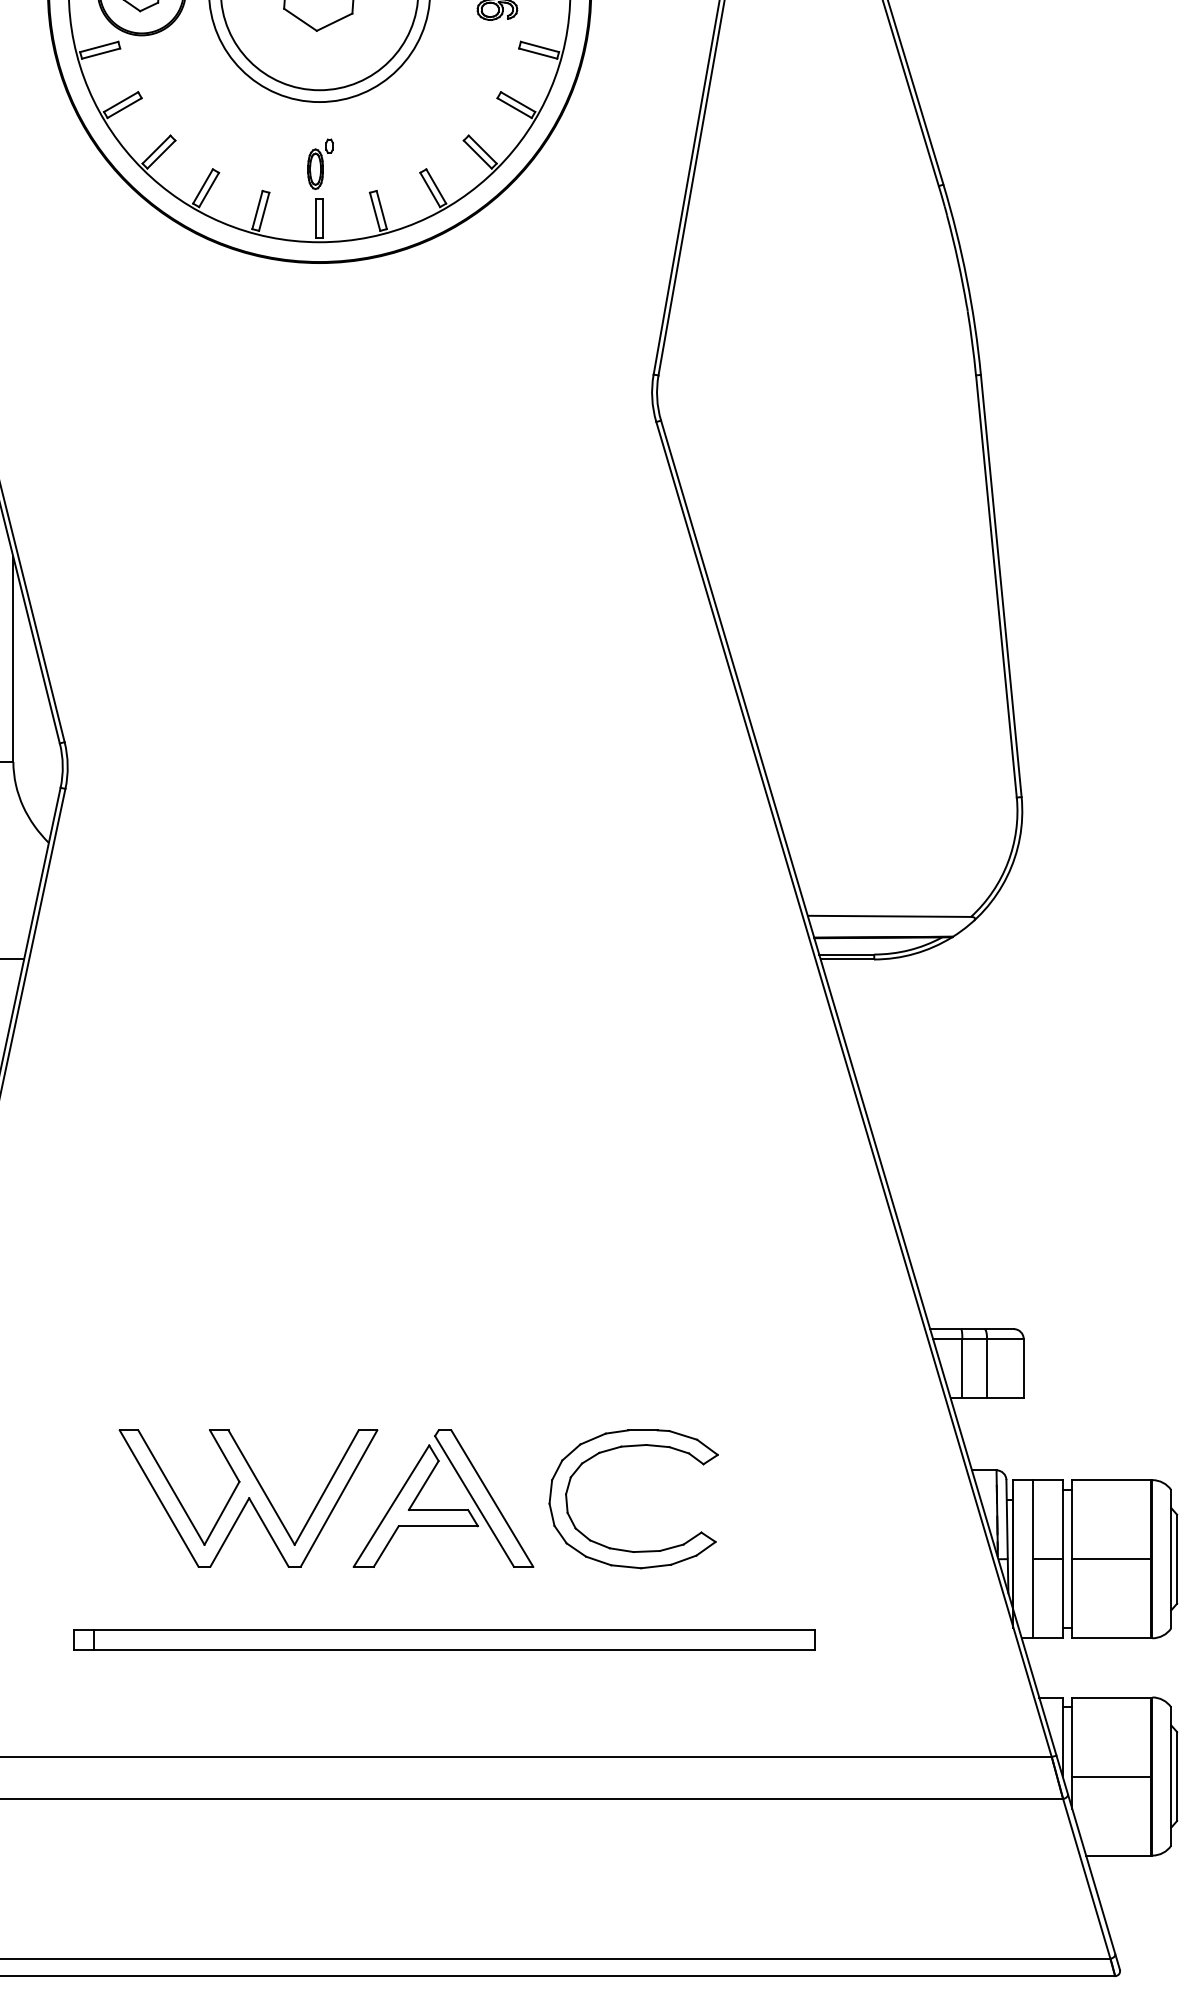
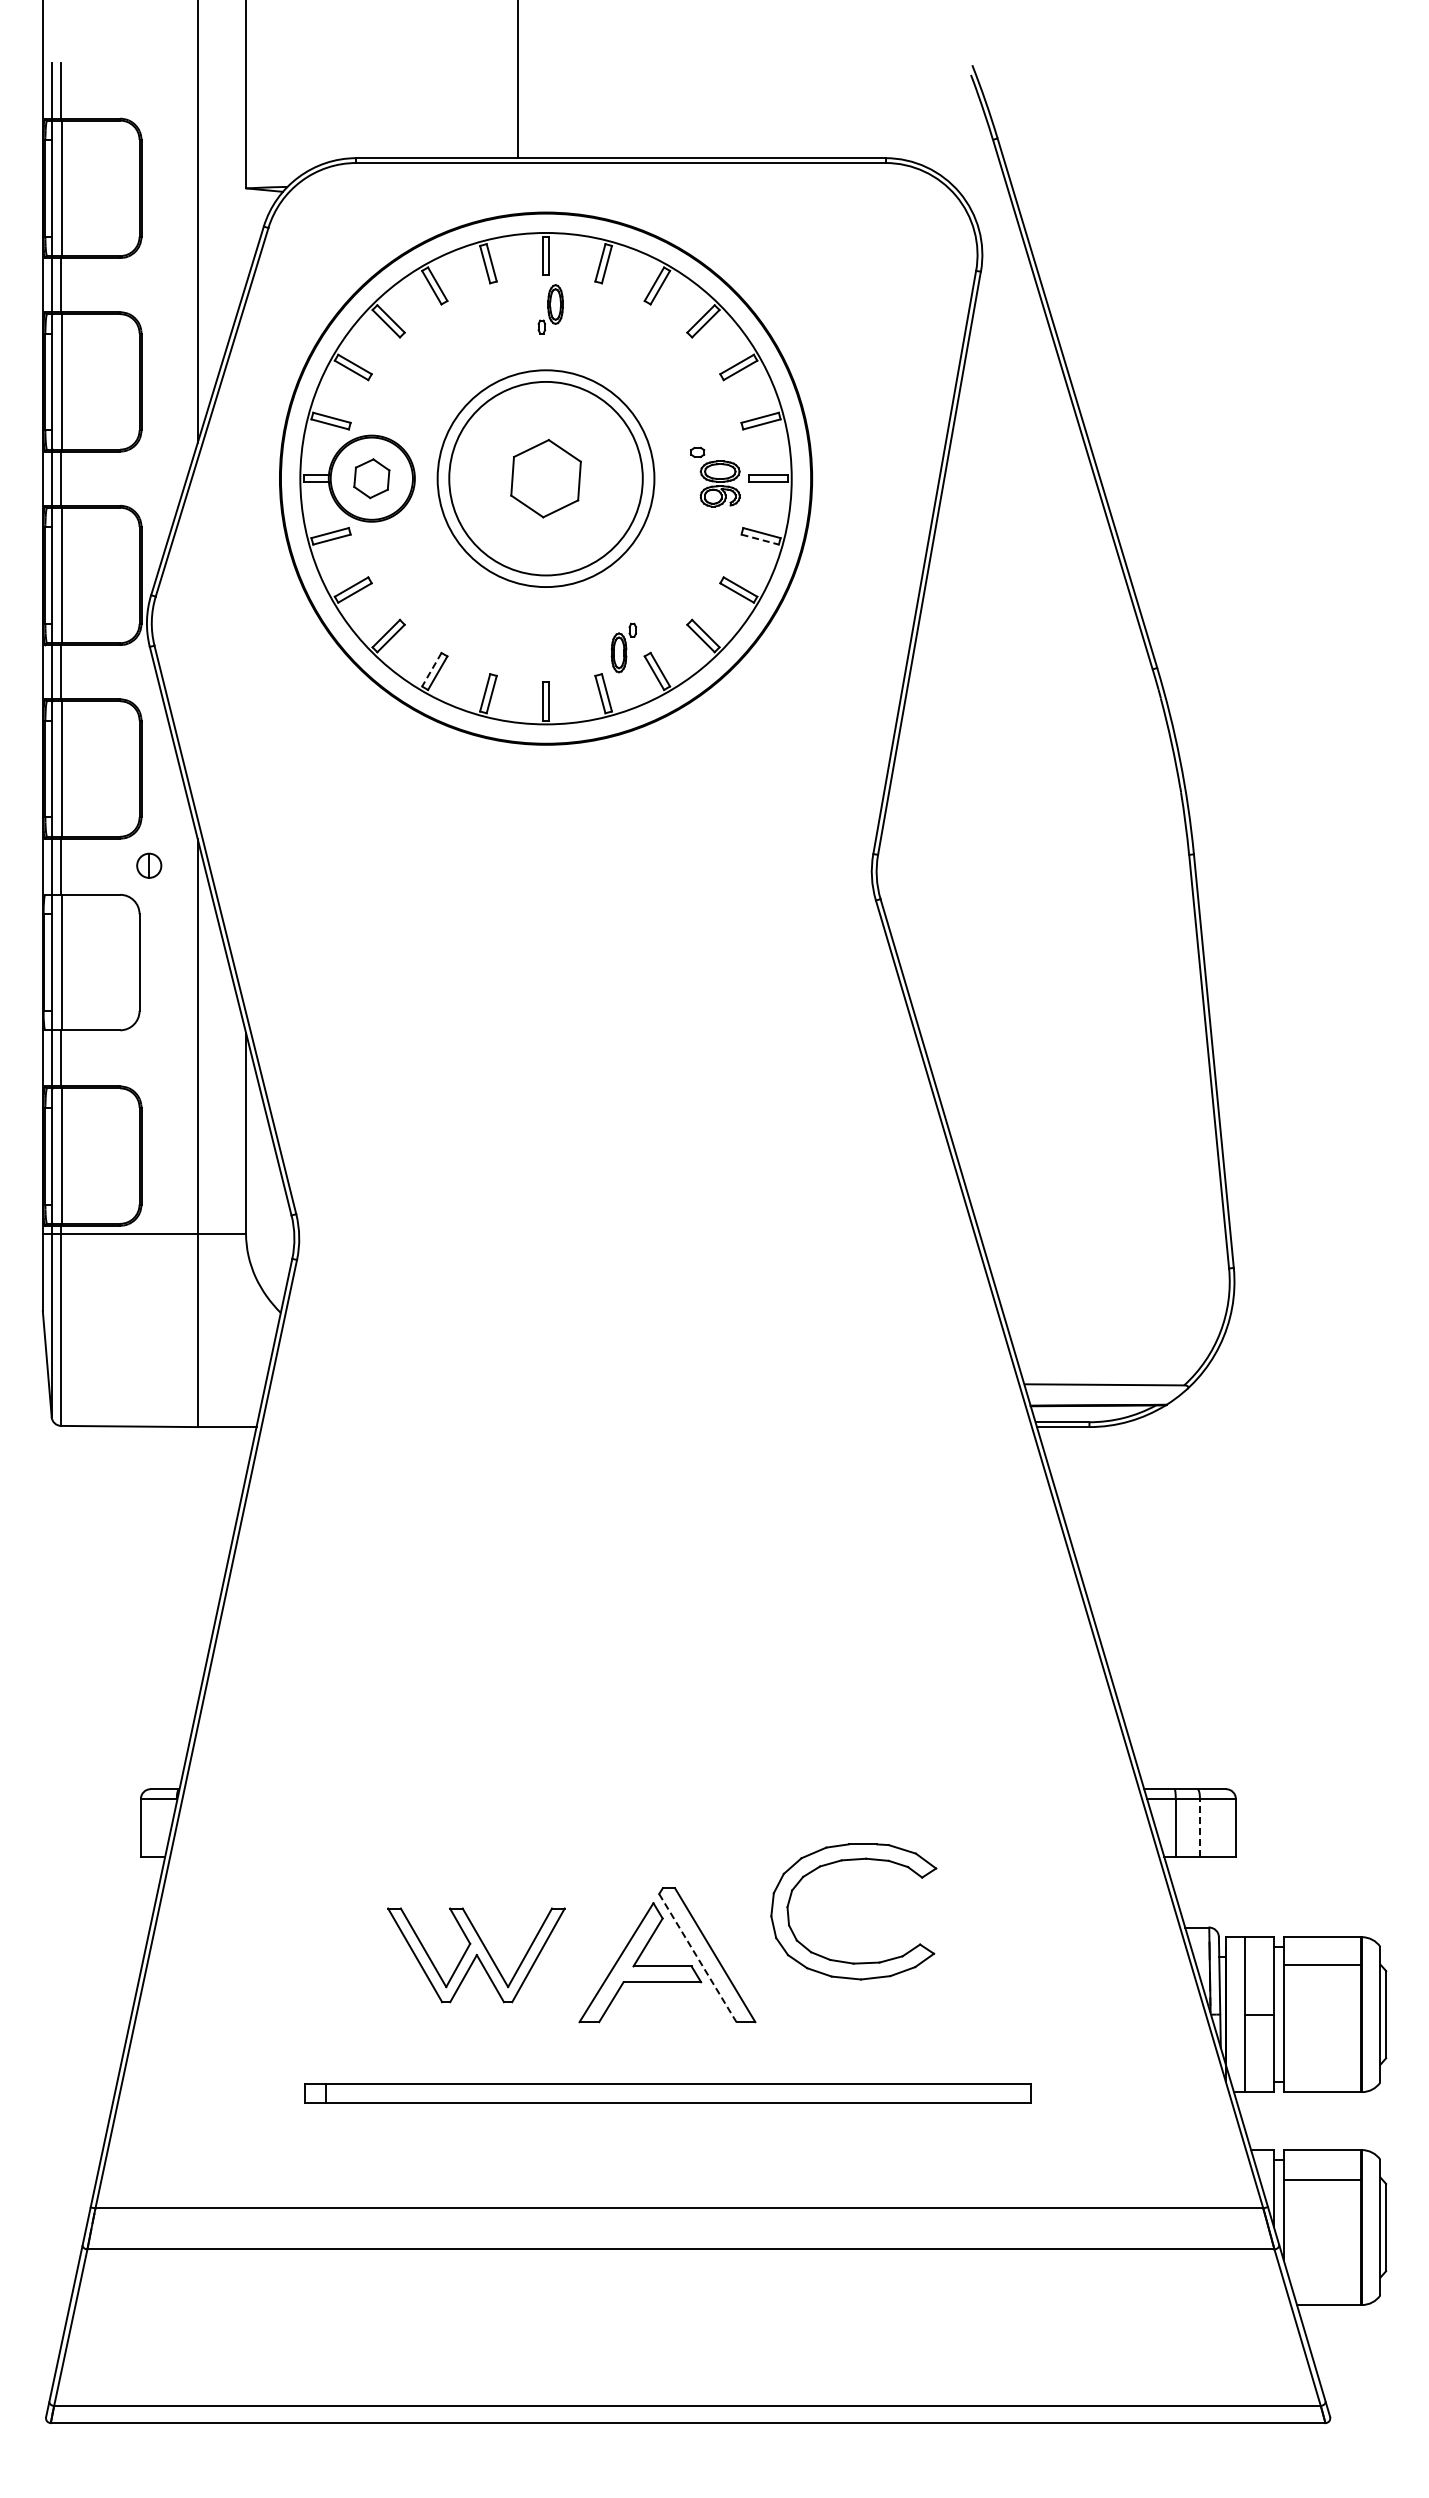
line: (538, 53) -> (760, 539), solid -> dashed
part: (320, 163) -> (623, 647), moved
line: (202, 187) -> (431, 670), solid -> dashed
line: (986, 1368) -> (1199, 1827), solid -> dashed
part: (248, 1498) -> (476, 1955), size x0.7
line: (474, 1501) -> (697, 1958), solid -> dashed
part: (628, 1549) -> (848, 1961), moved
line: (1111, 1559) -> (1321, 1964), moved
line: (1111, 1776) -> (1321, 2179), moved

